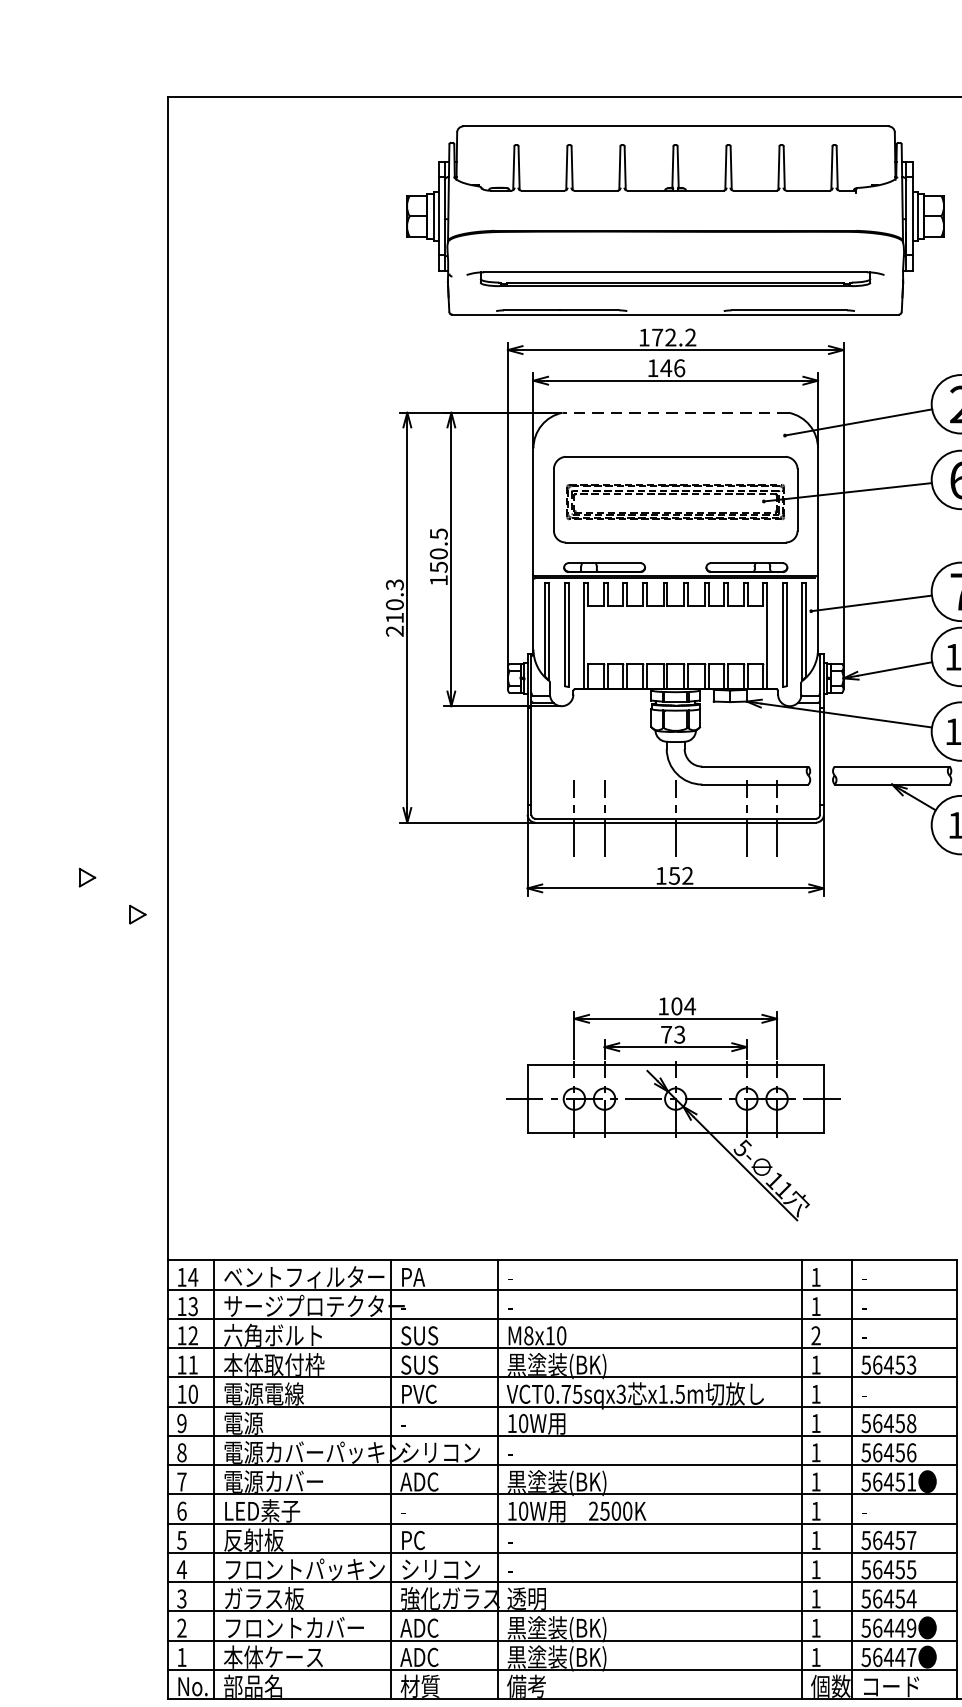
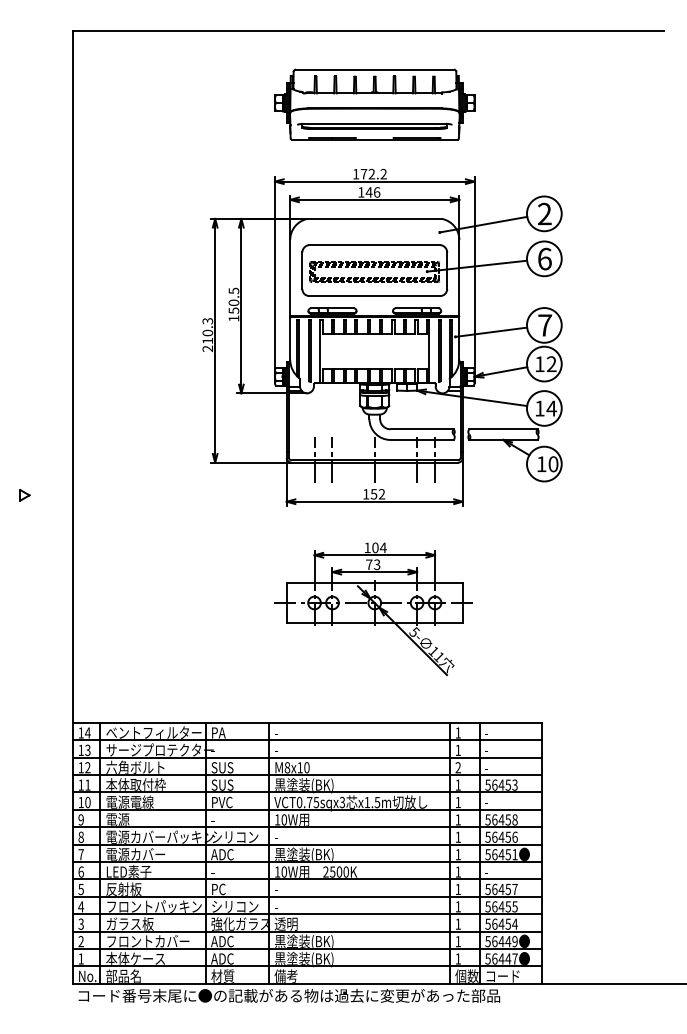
part: (675, 220) -> (374, 104), size x0.62
line: (675, 412) -> (374, 218), dashed -> solid
part: (137, 914) -> (54, 517), removed
part: (673, 1108) -> (373, 608), moved

